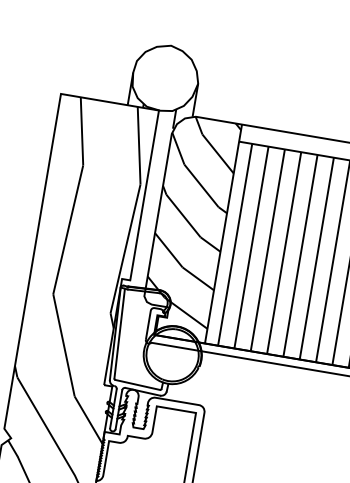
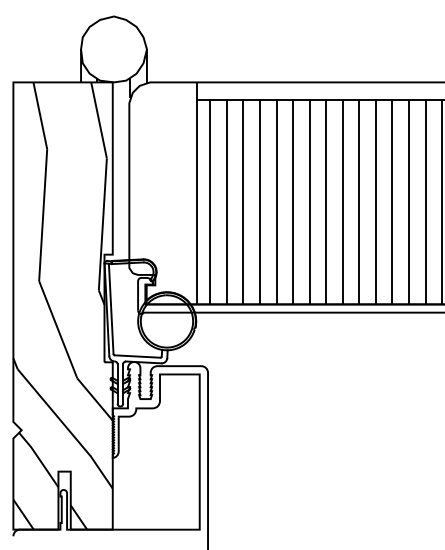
hatch: (190, 220) -> (162, 185), removed

